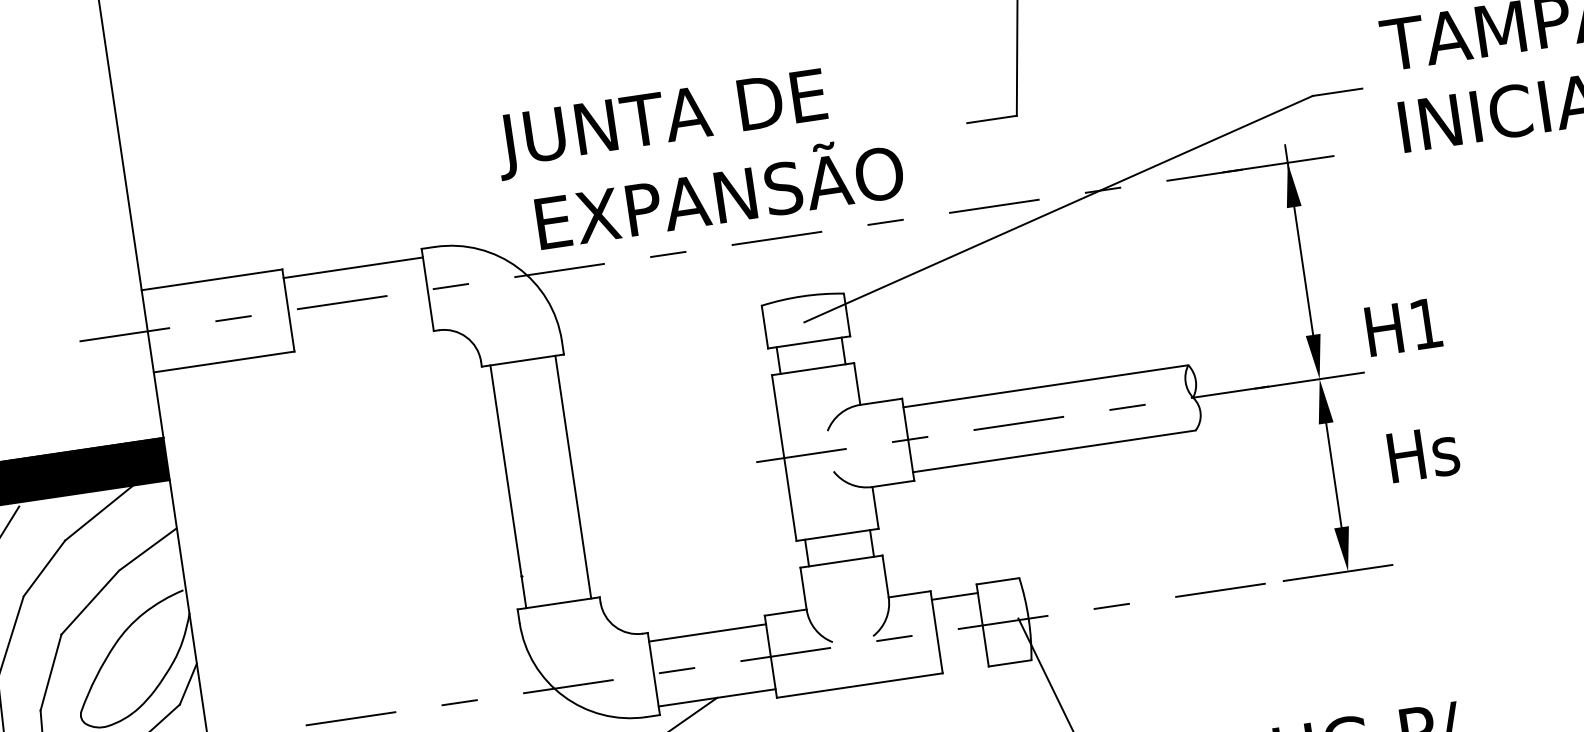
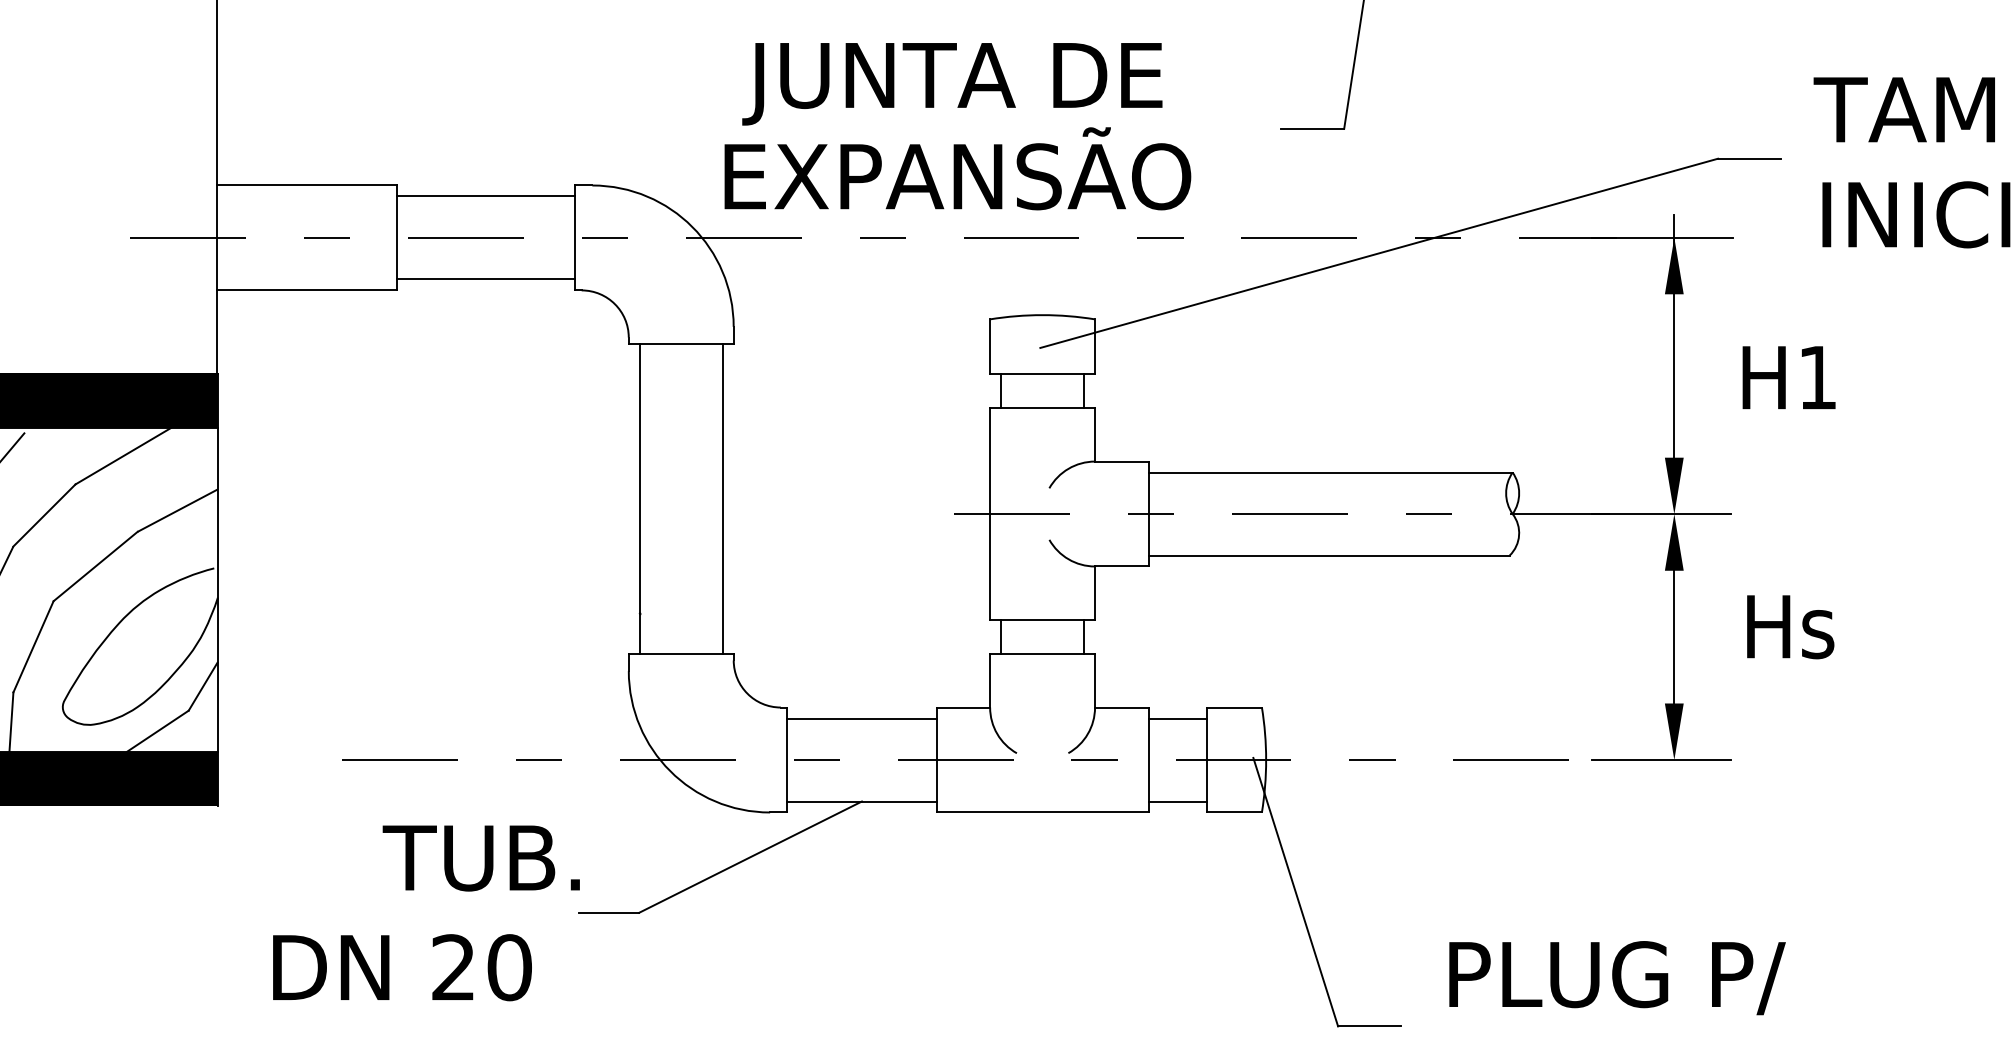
text: (661, 124) -> (952, 84), moved
text: (1403, 327) -> (1788, 377), moved
line: (363, 332) -> (486, 279), added
line: (964, 661) -> (1177, 801), added

